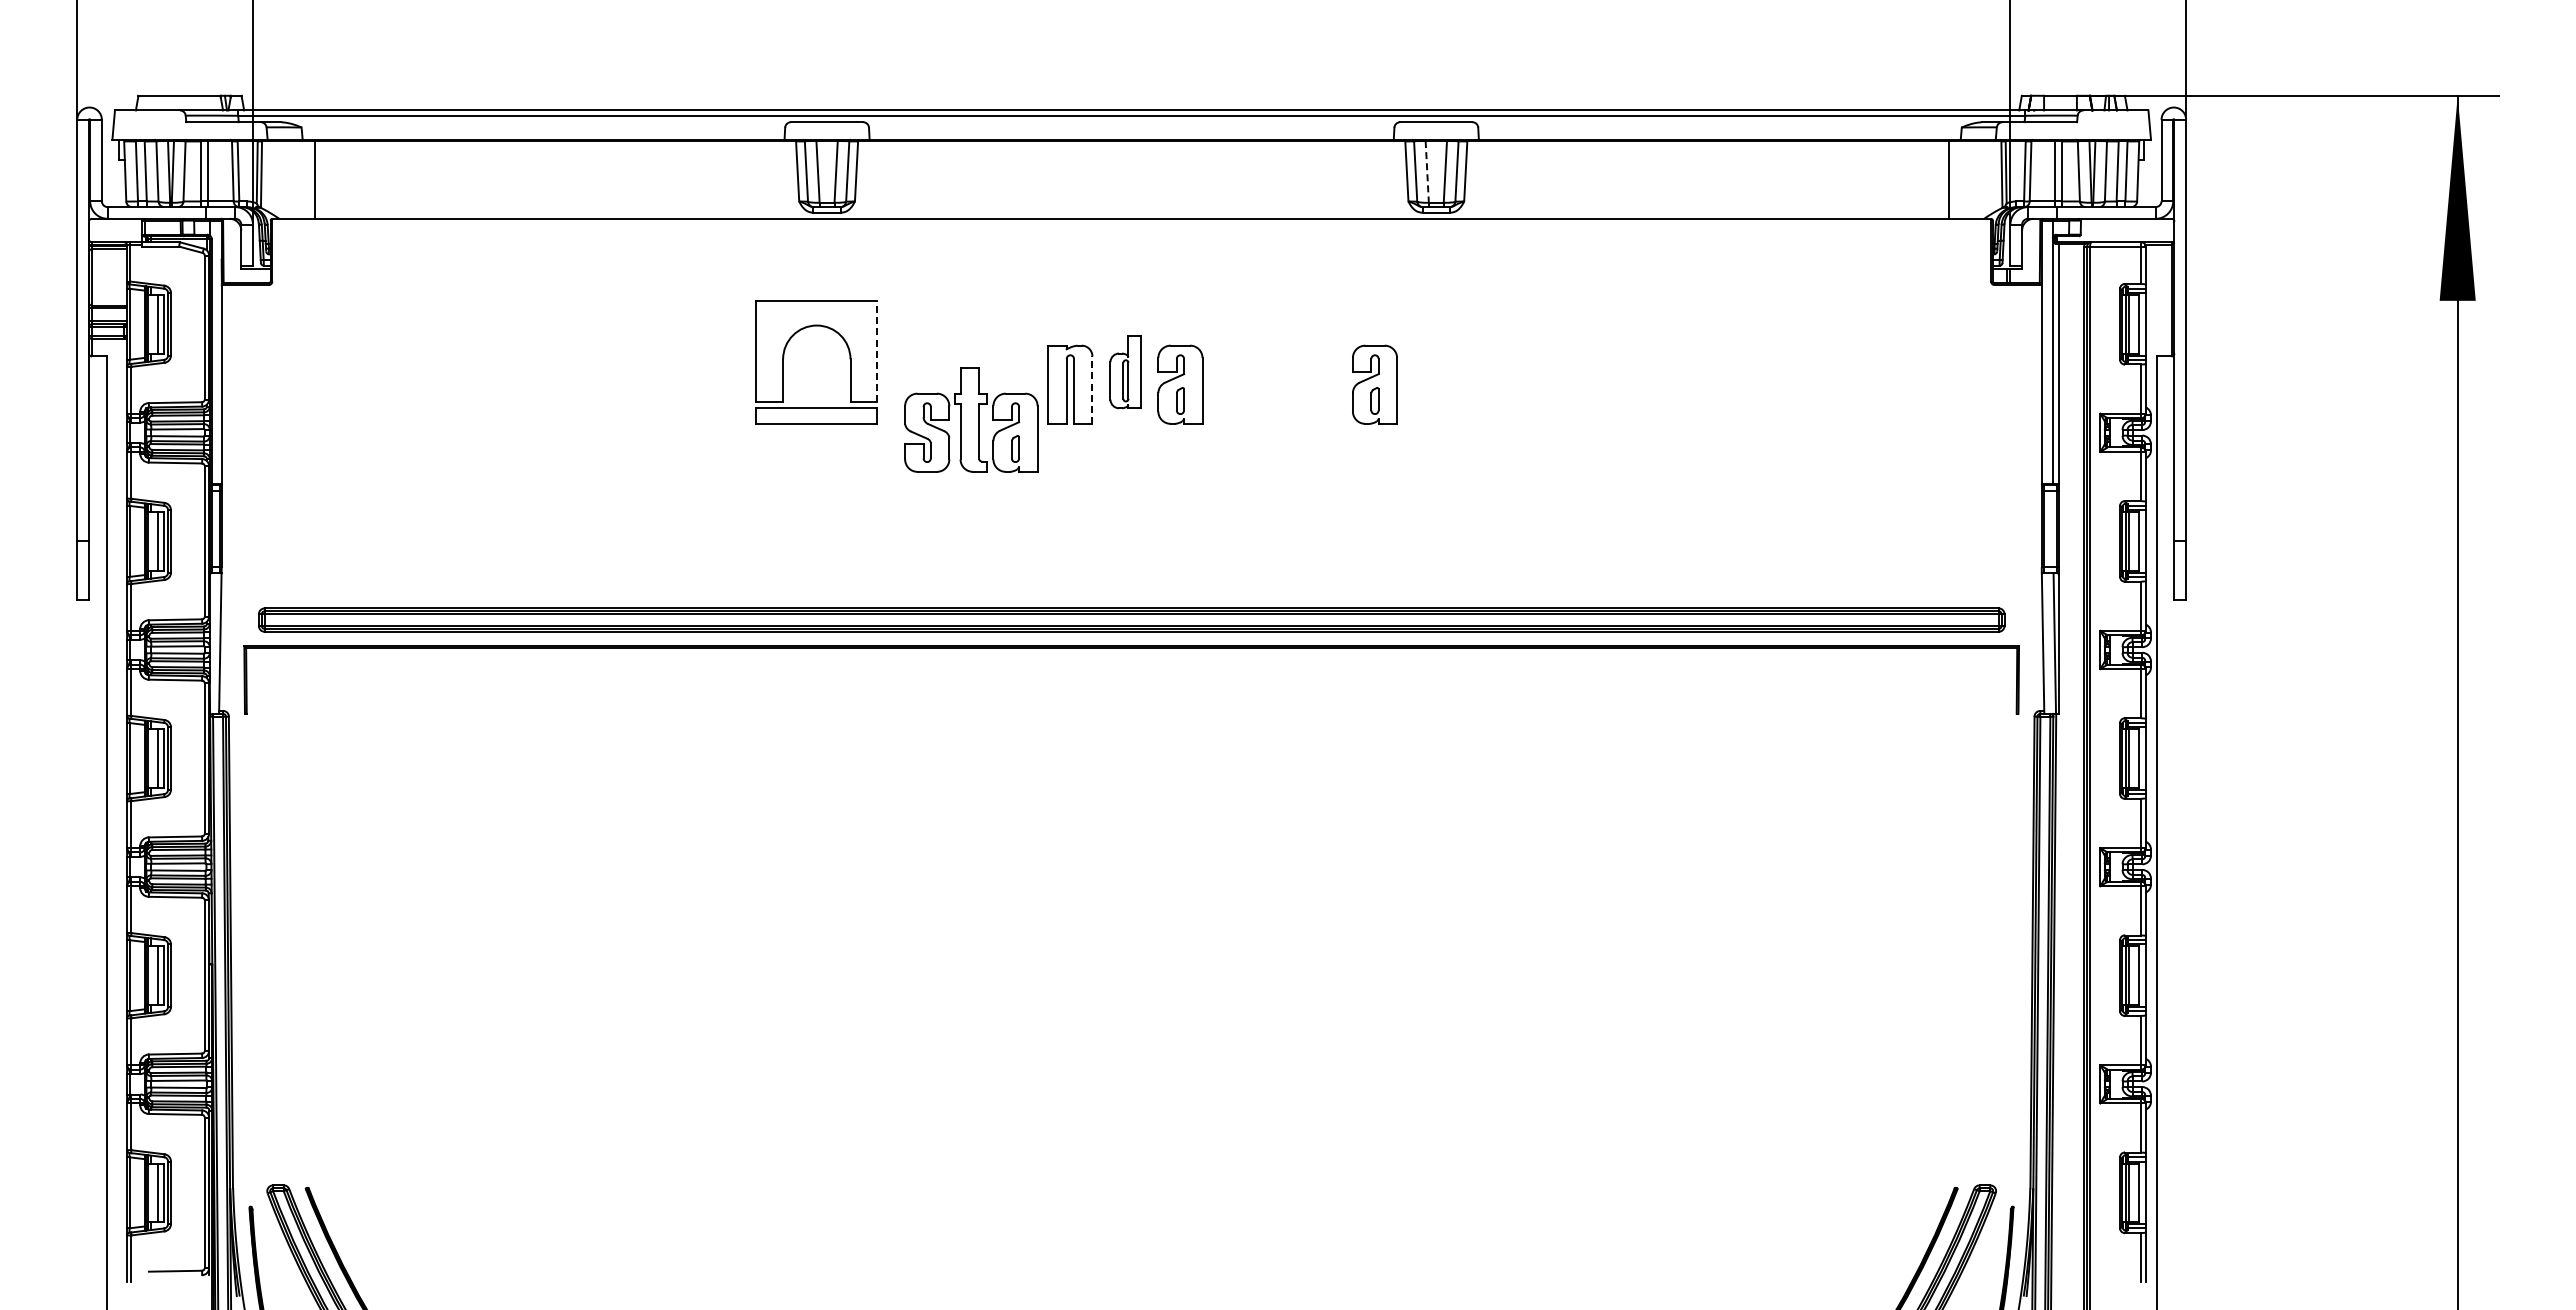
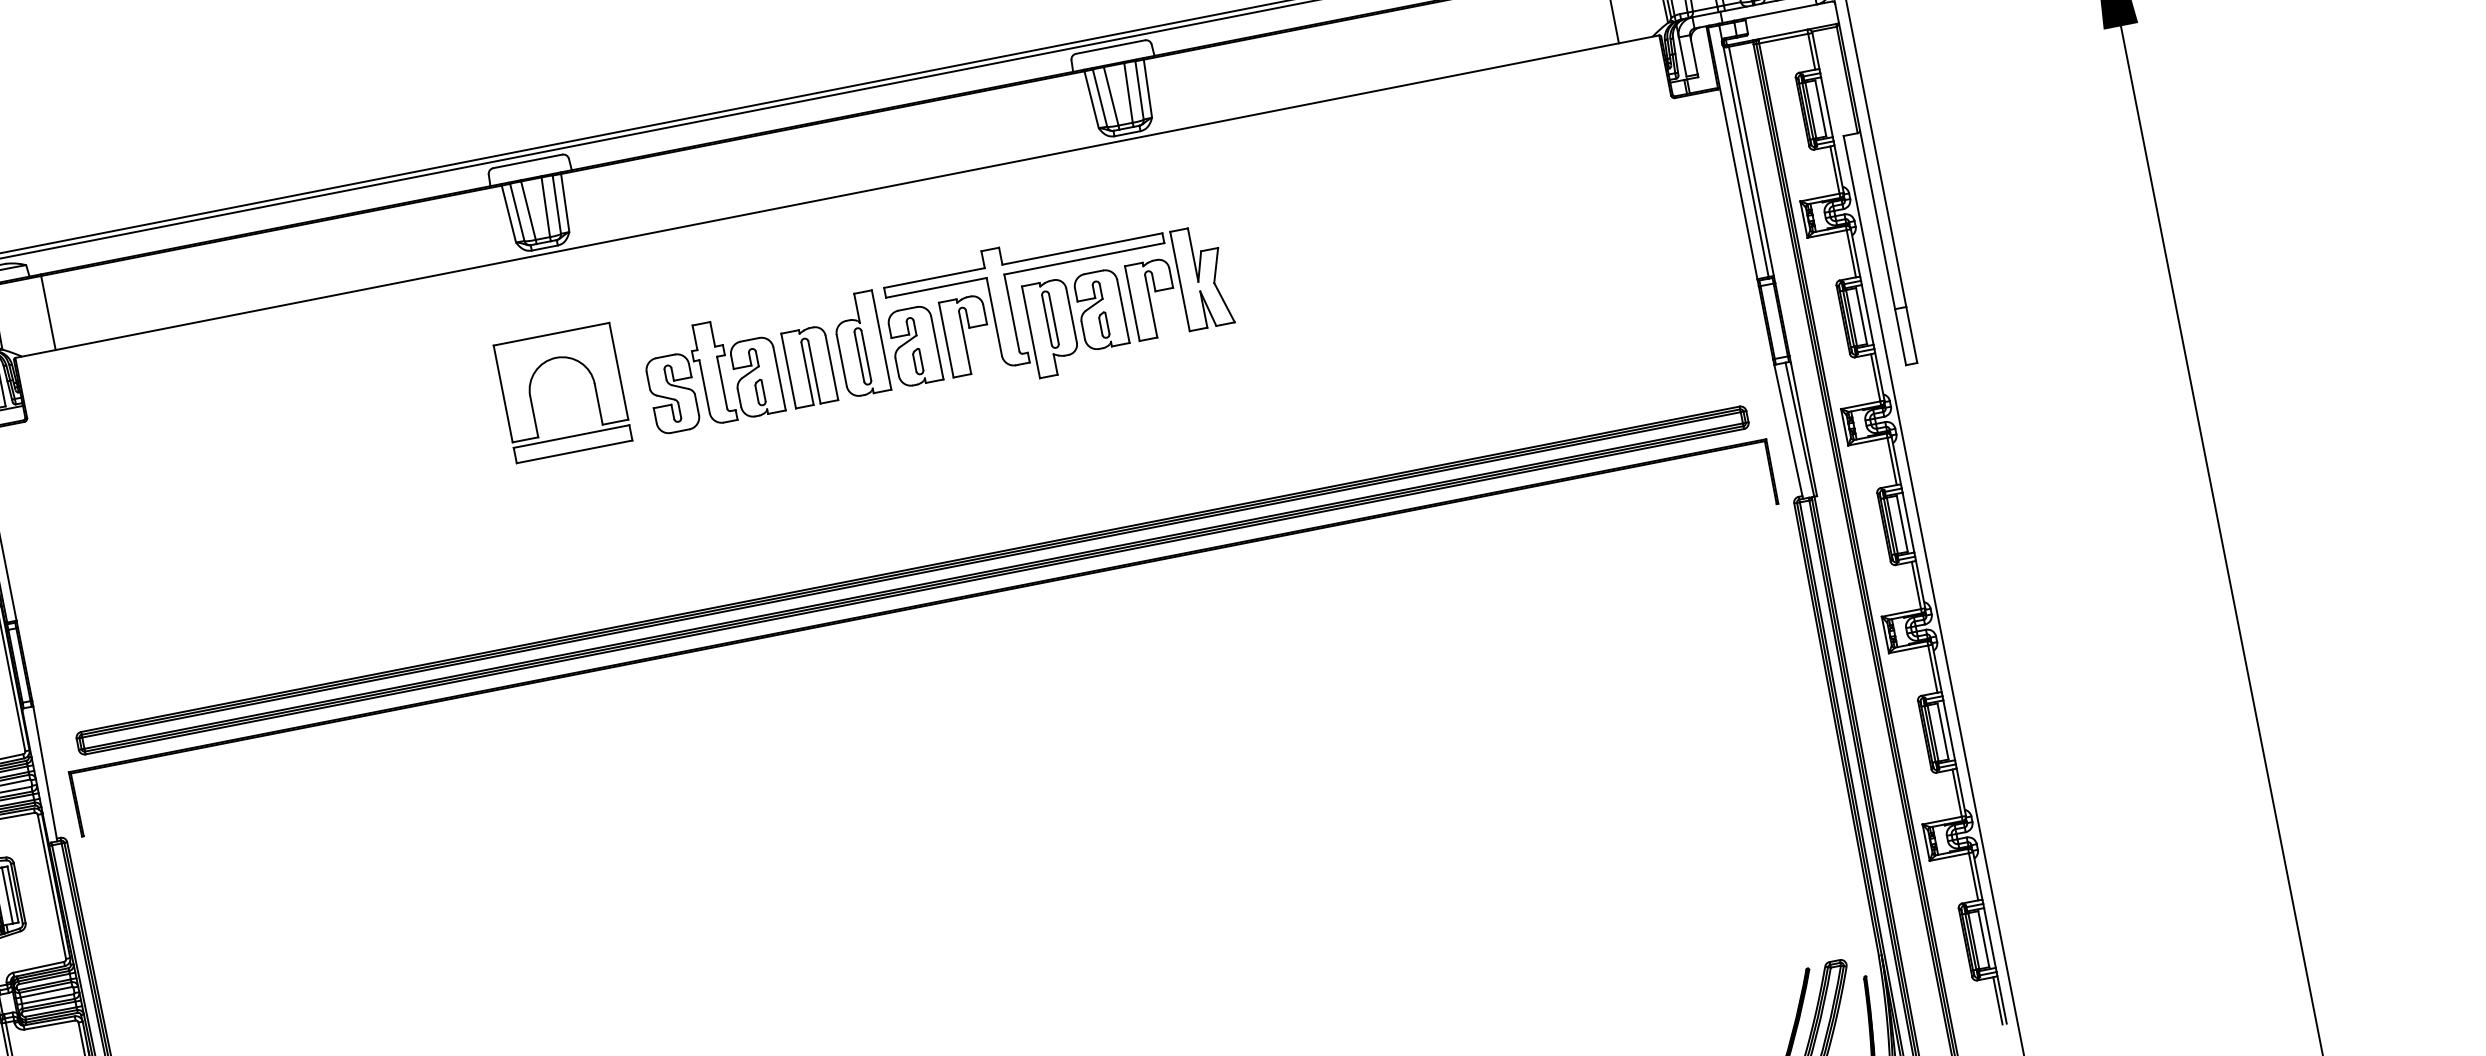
line: (1427, 171) -> (1111, 95), dashed -> solid
line: (877, 351) -> (619, 371), dashed -> solid
part: (1125, 371) -> (860, 343), size x1.43
part: (1333, 371) -> (1058, 304), added
line: (1092, 390) -> (832, 368), dashed -> solid
part: (971, 419) -> (712, 372), moved

